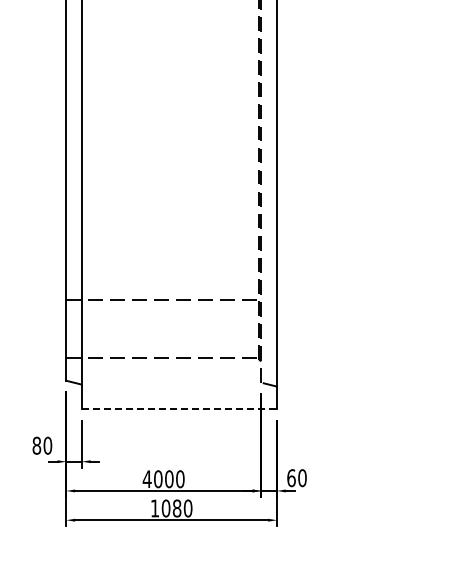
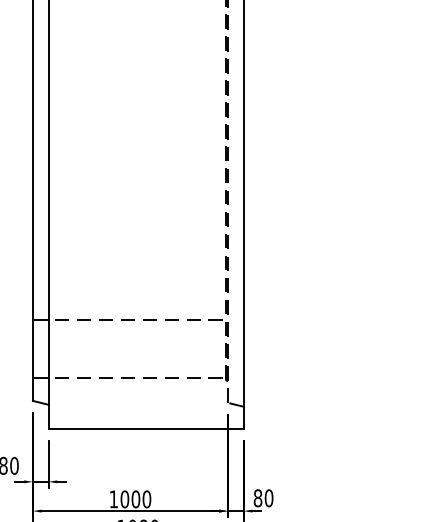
line: (179, 409) -> (146, 429), dashed -> solid
text: (291, 477) -> (258, 497), 60 -> 80
text: (146, 478) -> (113, 498), 4000 -> 1000

